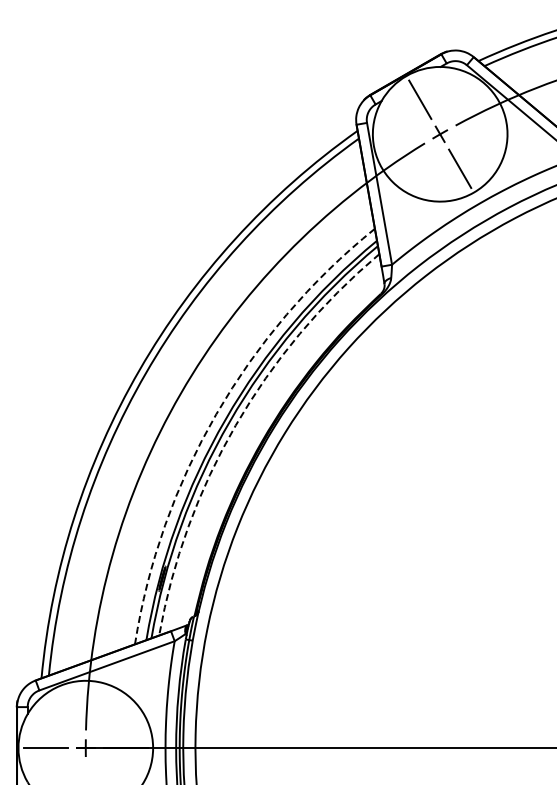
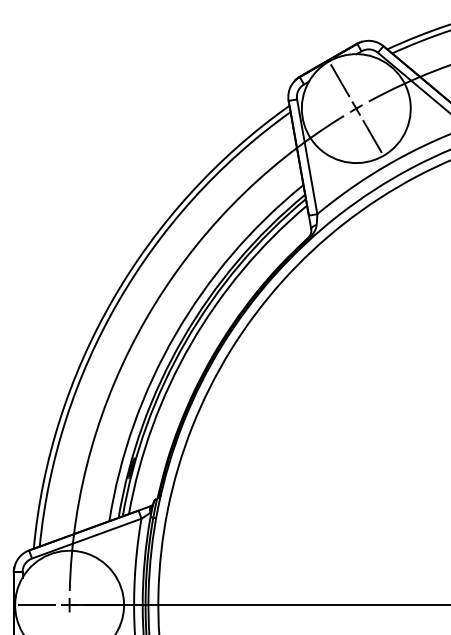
arc: (216, 414) -> (175, 335), dashed -> solid
arc: (235, 425) -> (190, 344), dashed -> solid

